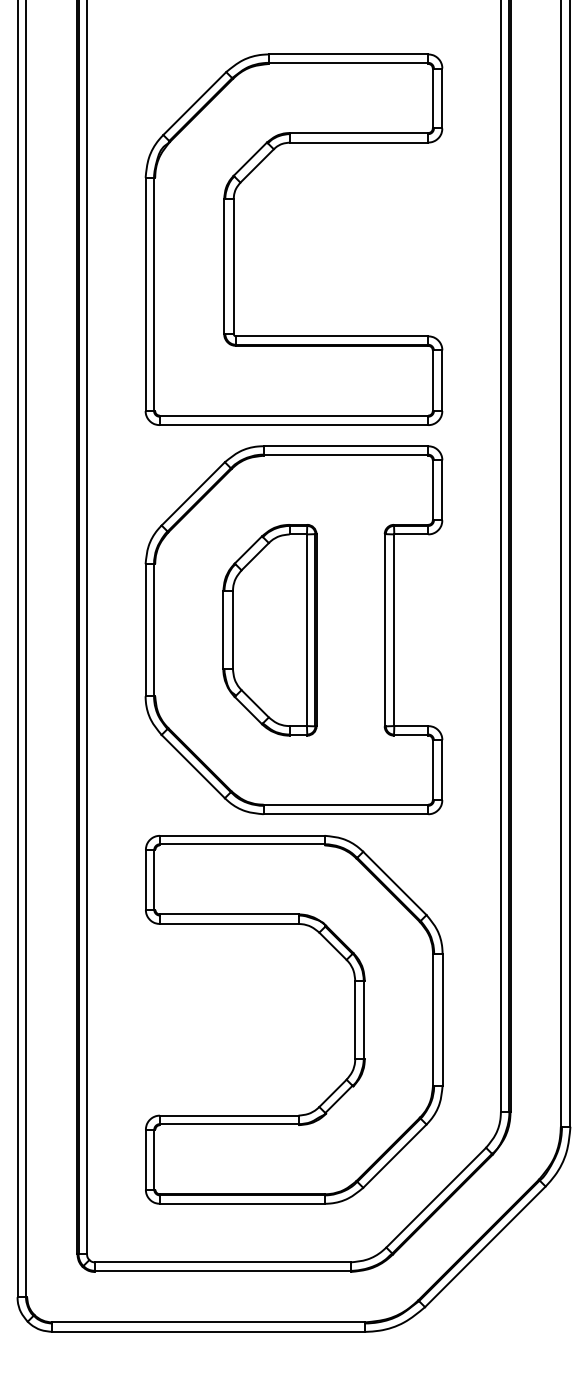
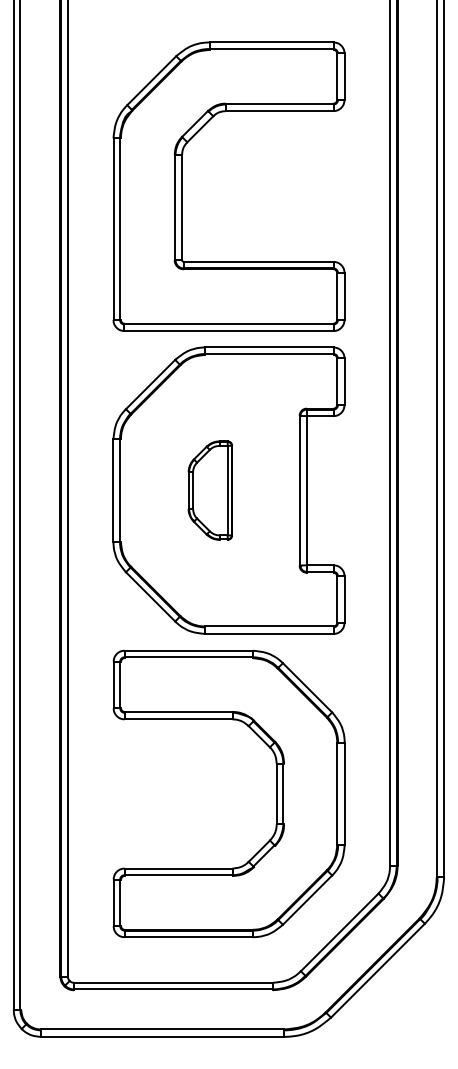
part: (270, 629) -> (210, 490), size x0.6

